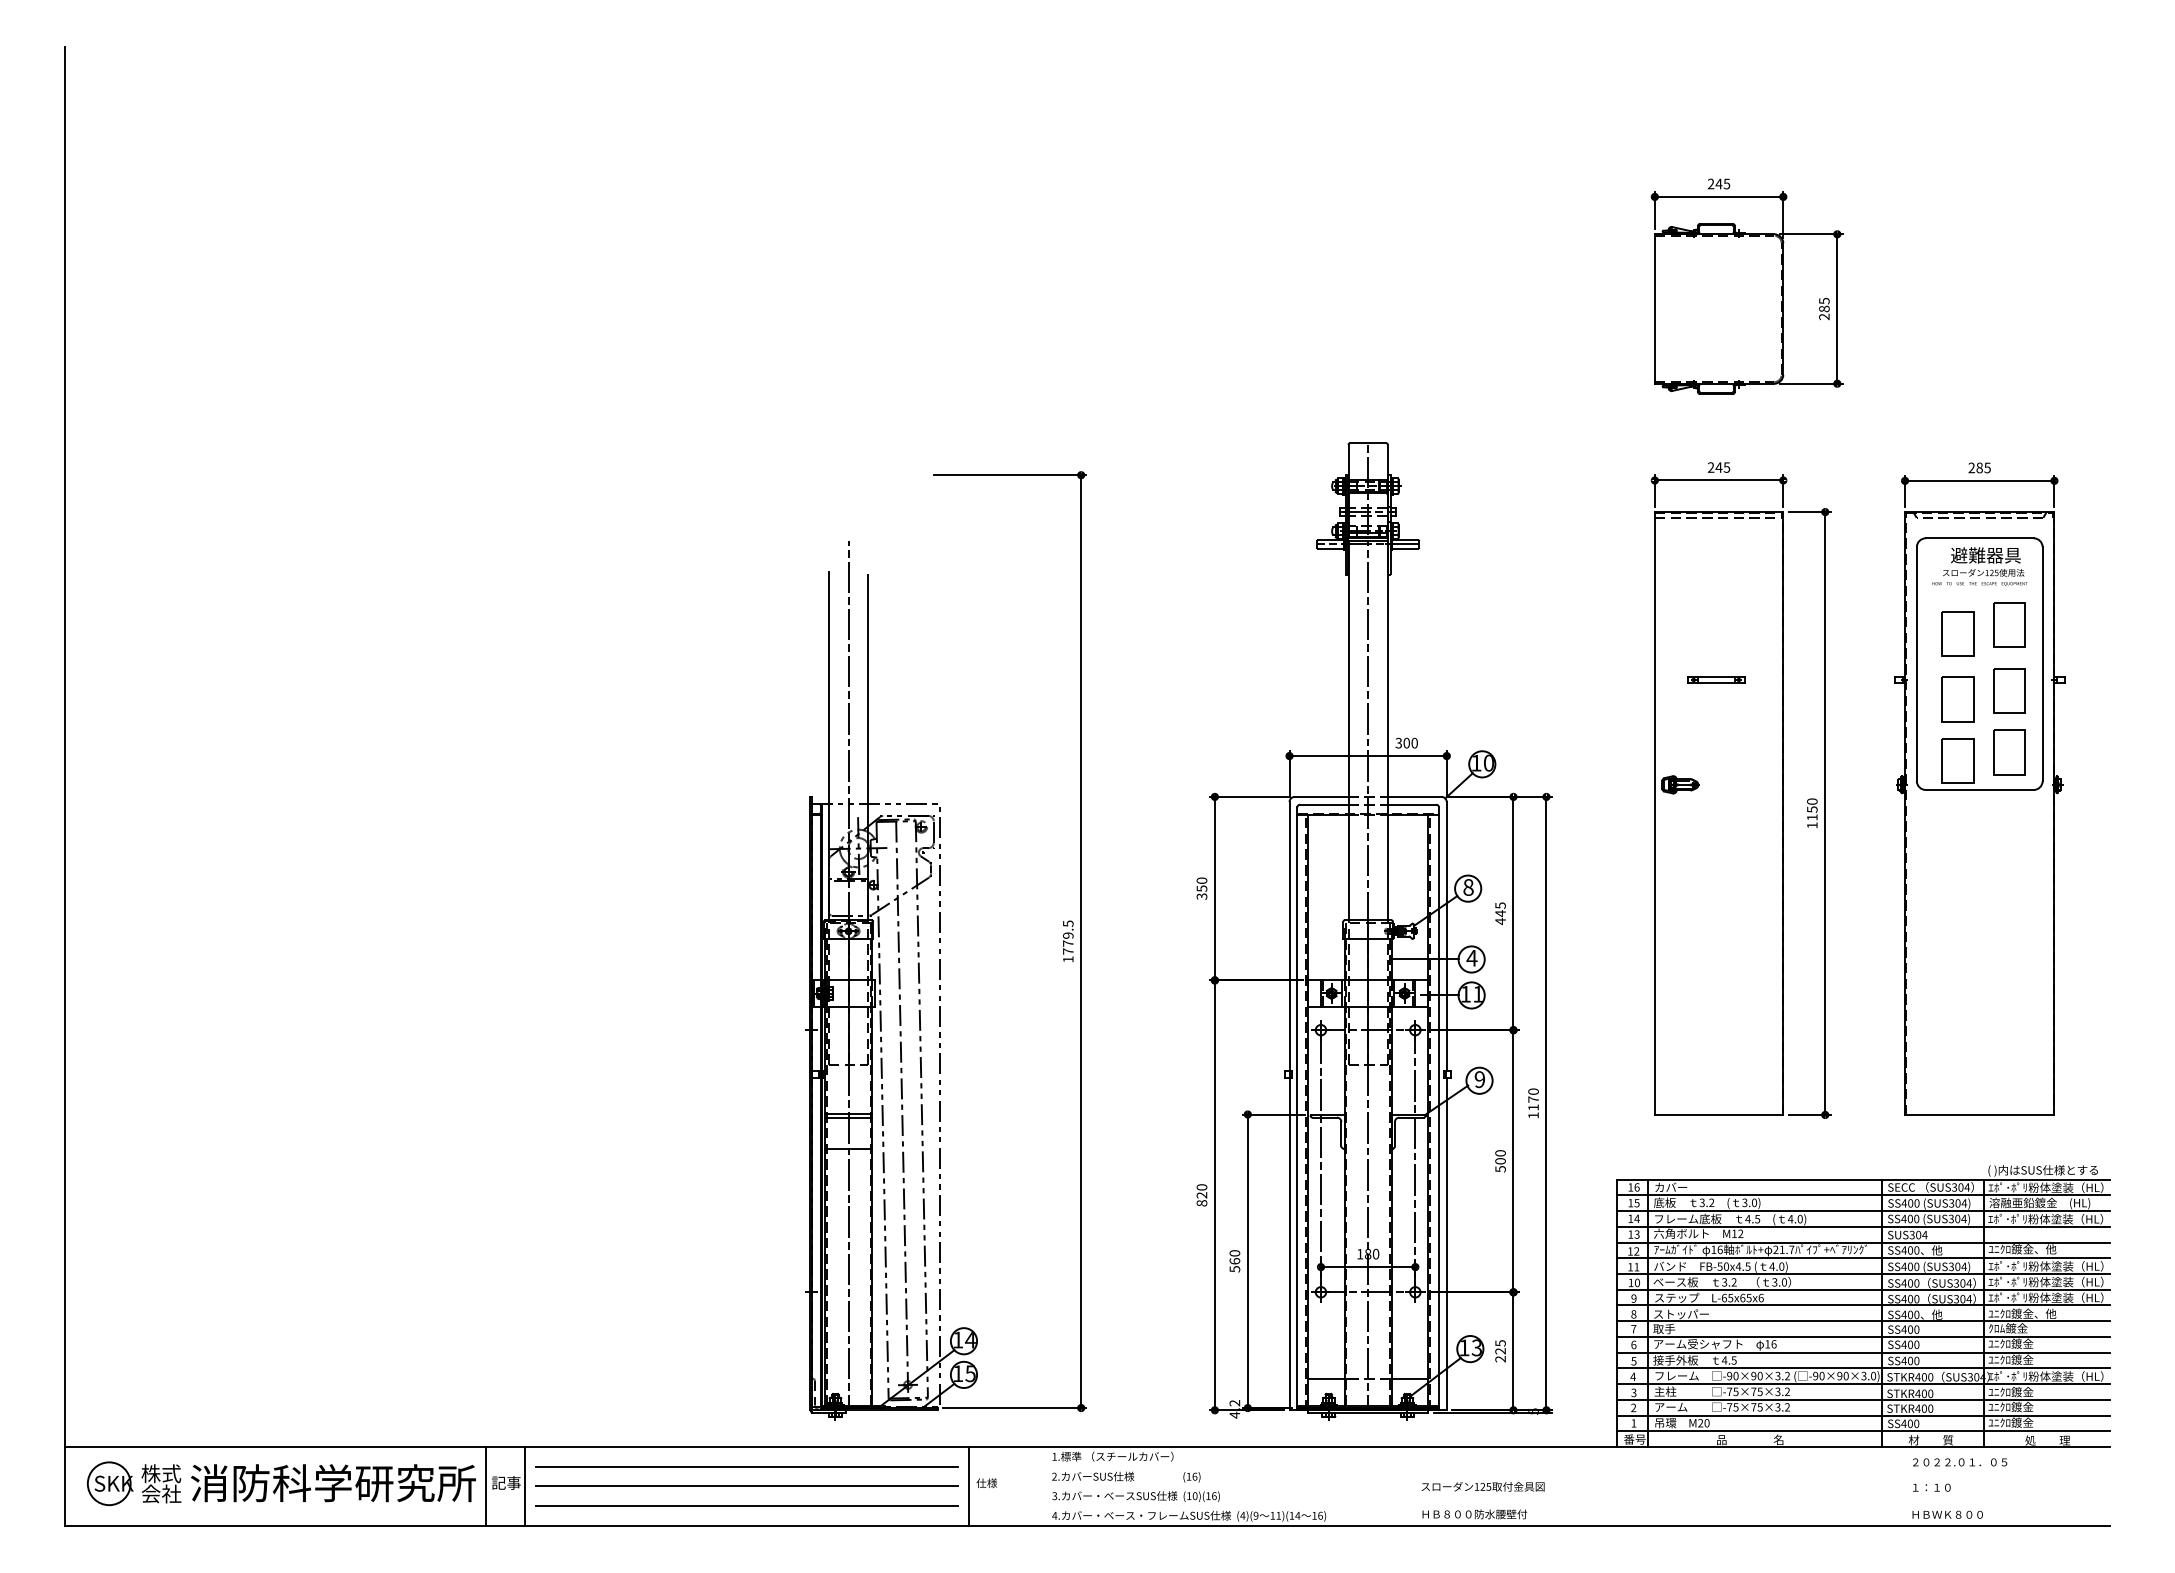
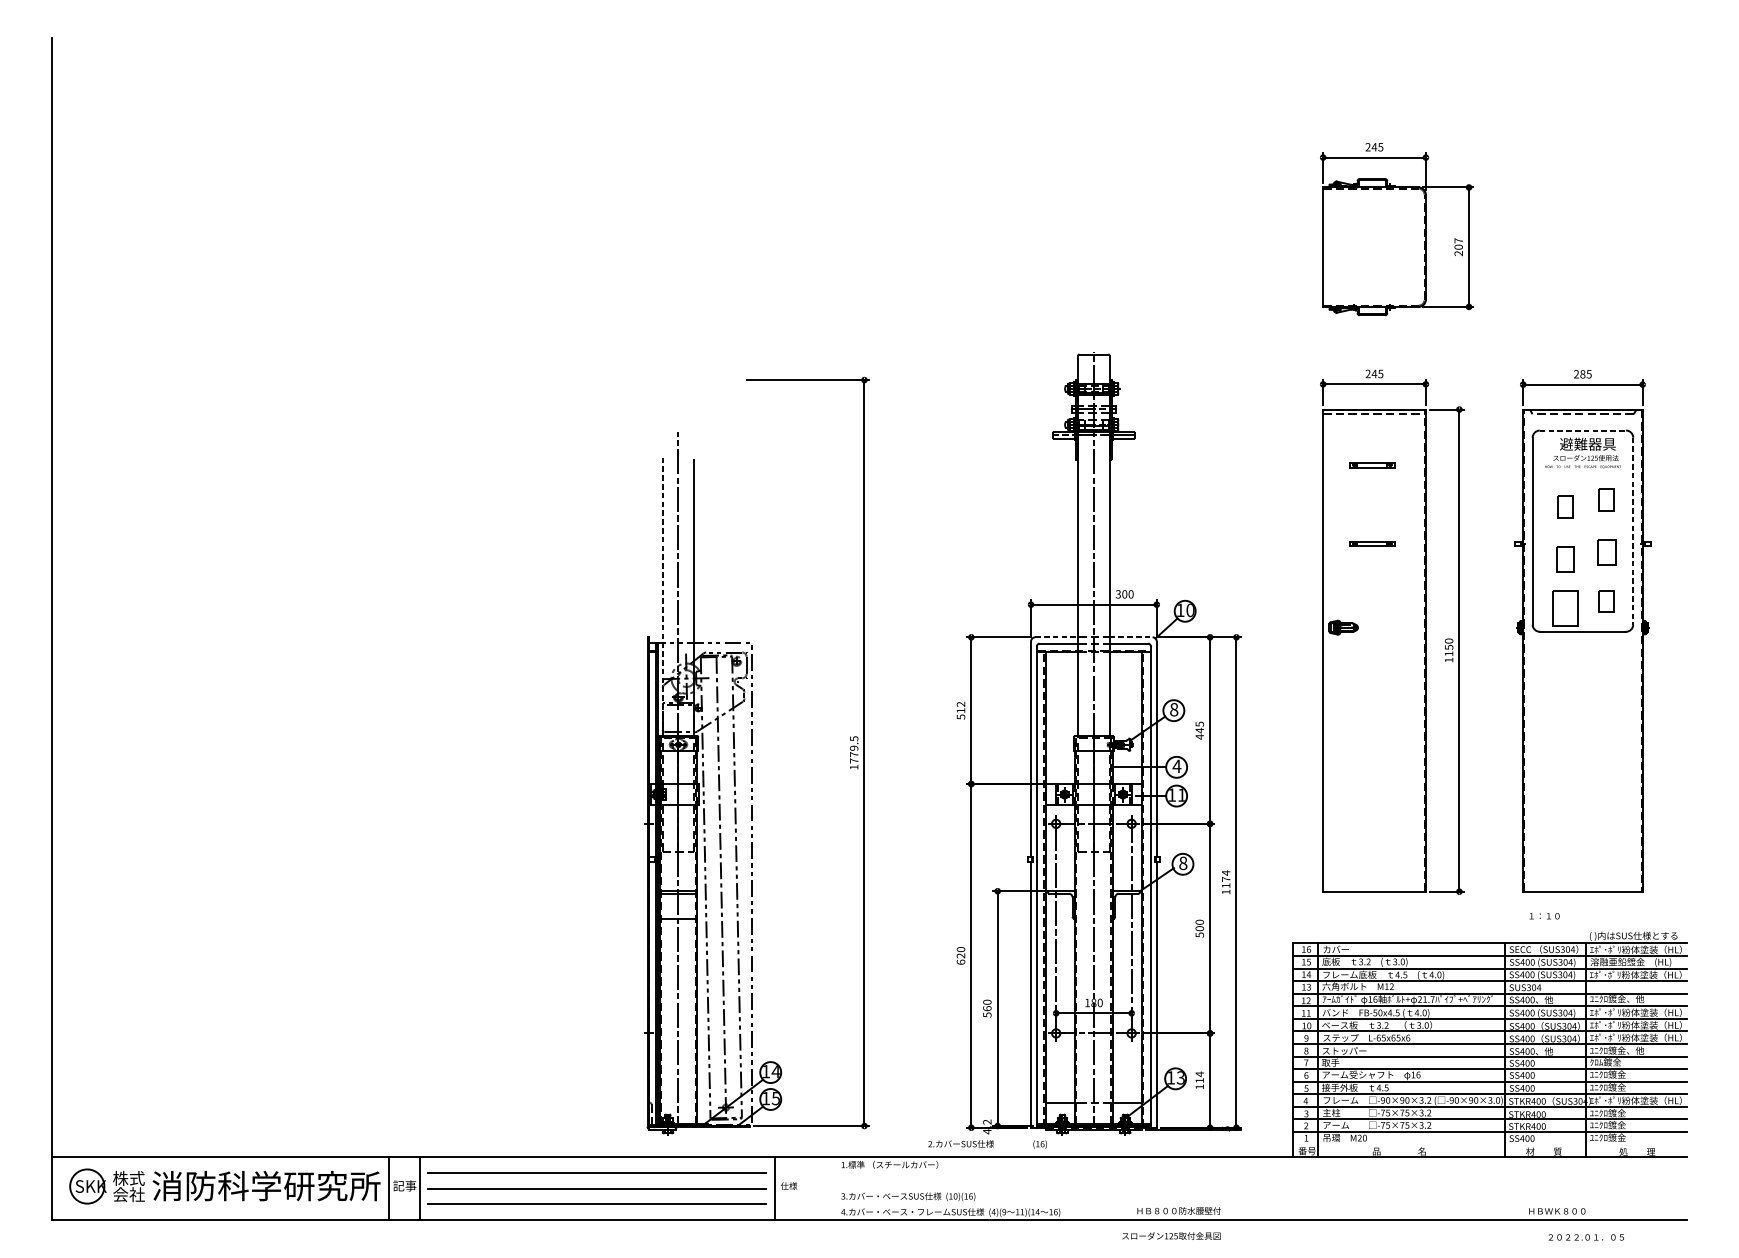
text: (1824, 304) -> (1458, 243), 285 -> 207
line: (1979, 538) -> (1582, 430), solid -> dashed
part: (1716, 581) -> (1372, 465), added
part: (2009, 624) -> (1606, 499), size x0.6
part: (1957, 633) -> (1565, 506), size x0.6
line: (2042, 664) -> (1633, 531), solid -> dashed
part: (2009, 690) -> (1606, 552), size x0.7
part: (1957, 699) -> (1565, 559), size x0.7
line: (828, 745) -> (662, 596), solid -> dashed
part: (2009, 752) -> (1606, 601), size x0.6
line: (1321, 796) -> (1056, 636), solid -> dashed
line: (1414, 796) -> (1130, 636), solid -> dashed
text: (1201, 888) -> (960, 710), 350 -> 512
text: (1479, 1079) -> (1182, 863), 9 -> 8
text: (1533, 1091) -> (1226, 872), 1170 -> 1174
text: (1201, 1203) -> (960, 962), 820 -> 620
text: (1500, 1350) -> (1199, 1079), 225 -> 114
line: (1862, 1431) -> (1489, 1144), removed
text: (1960, 1462) -> (1586, 1237), moved
text: (1126, 1476) -> (987, 1143), moved
text: (1482, 1486) -> (1170, 1235), moved
text: (1931, 1487) -> (1544, 916), moved

